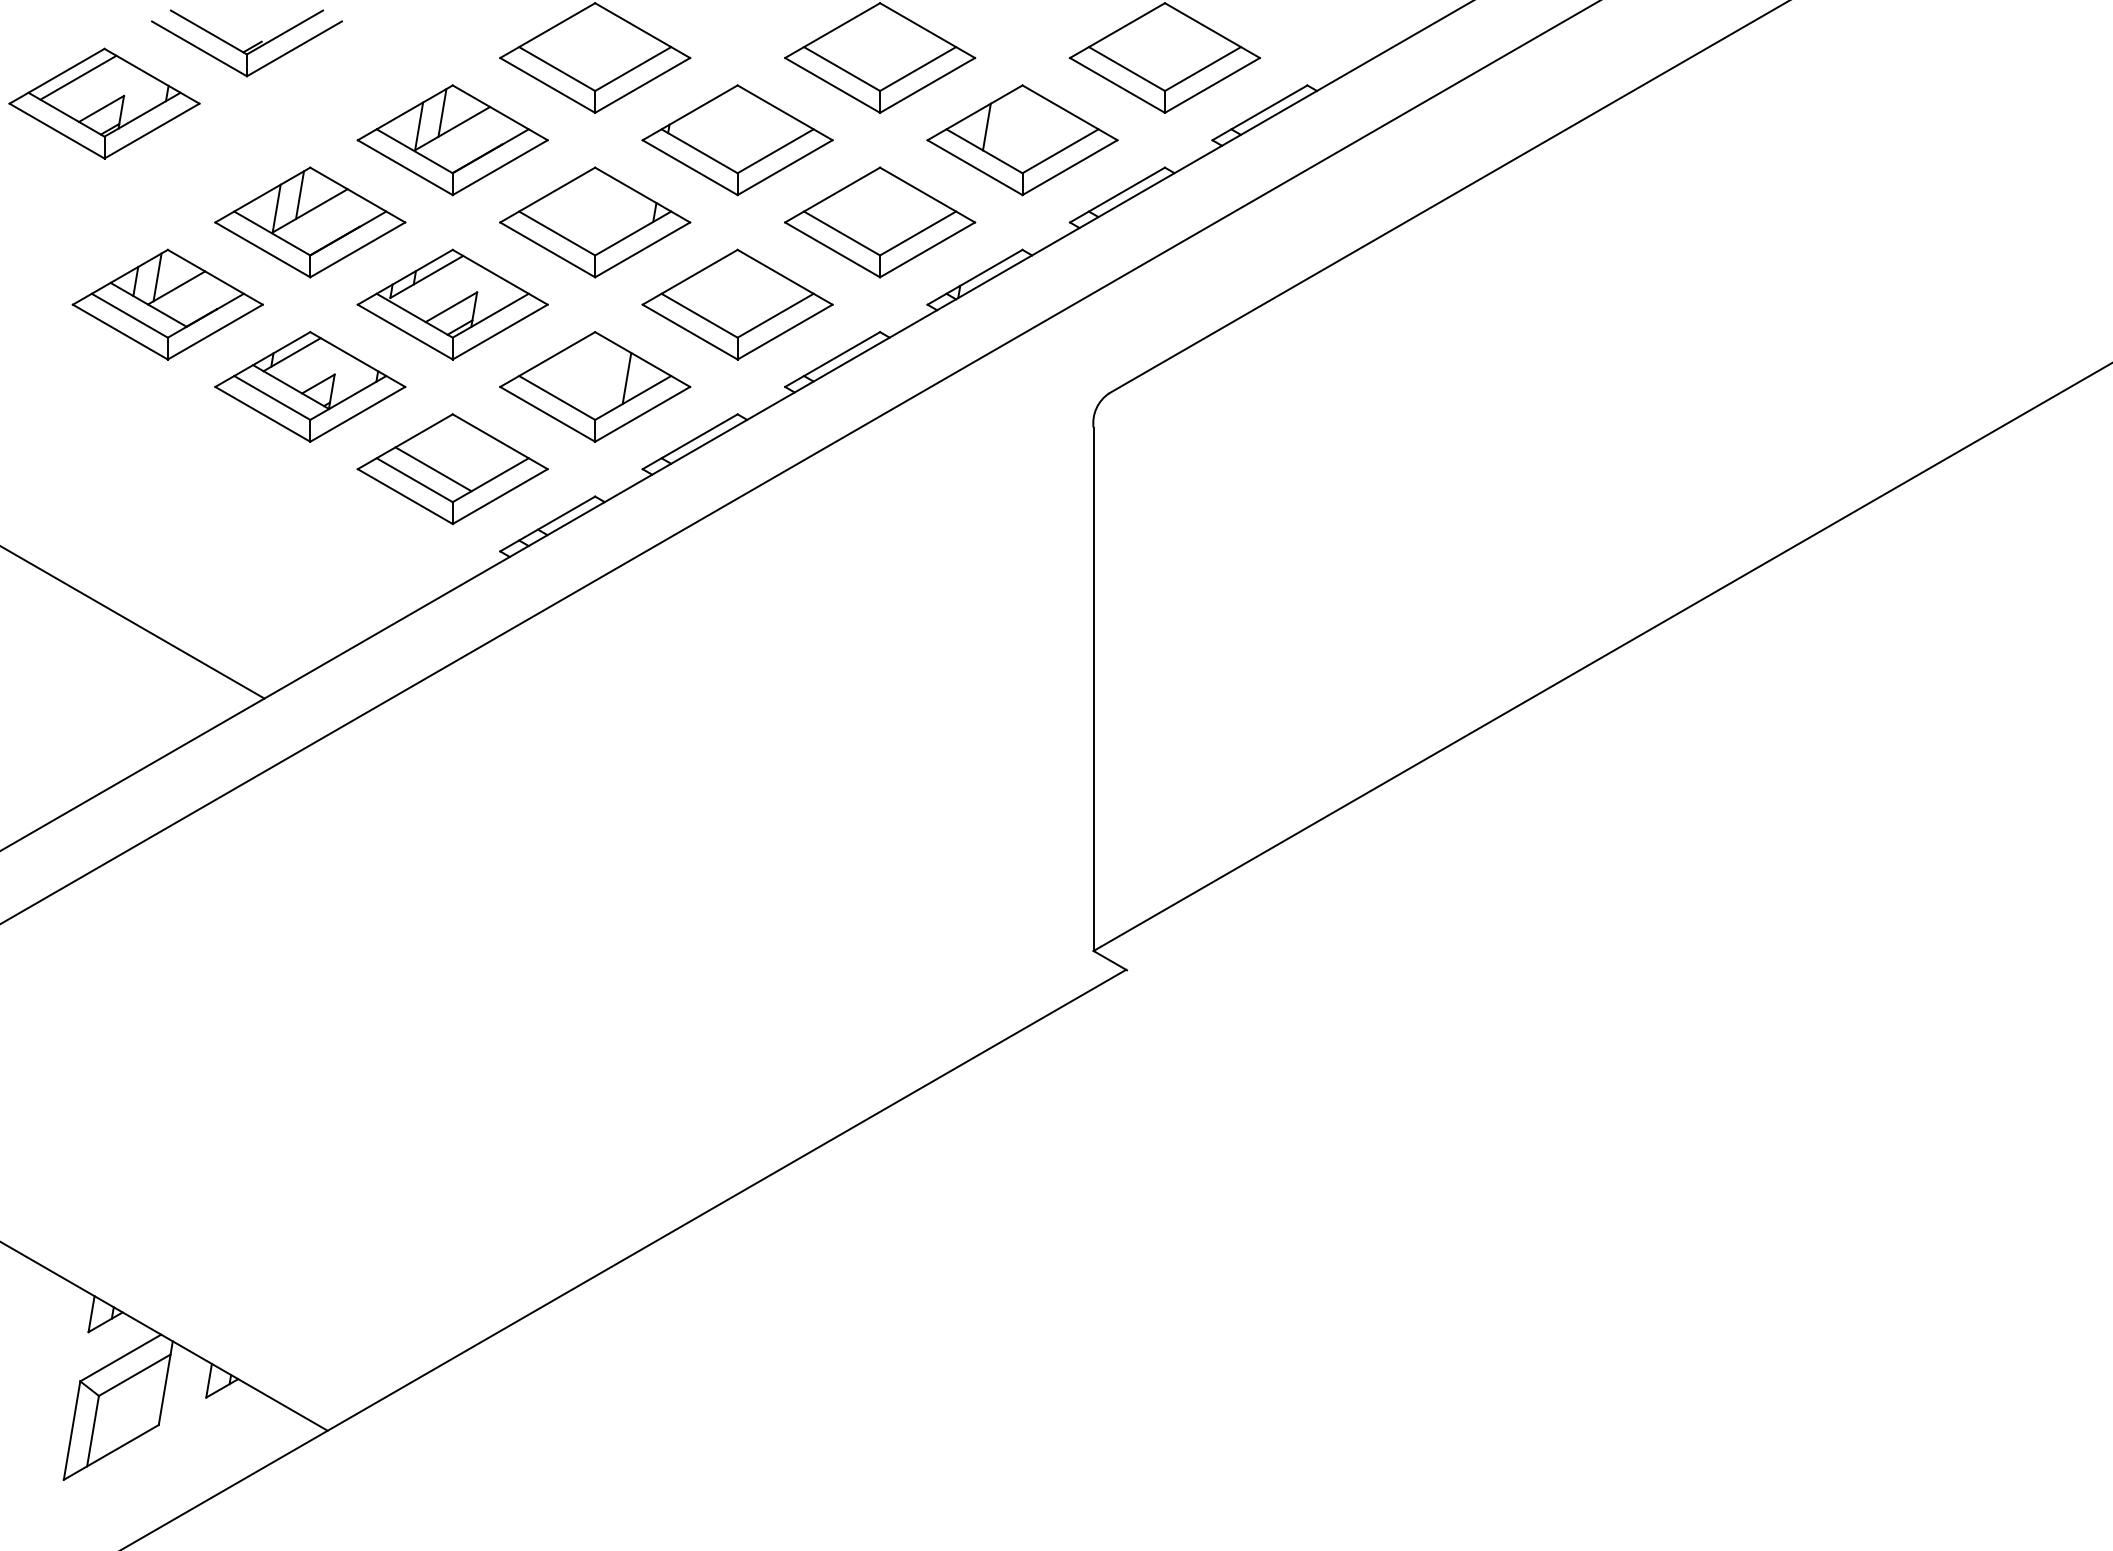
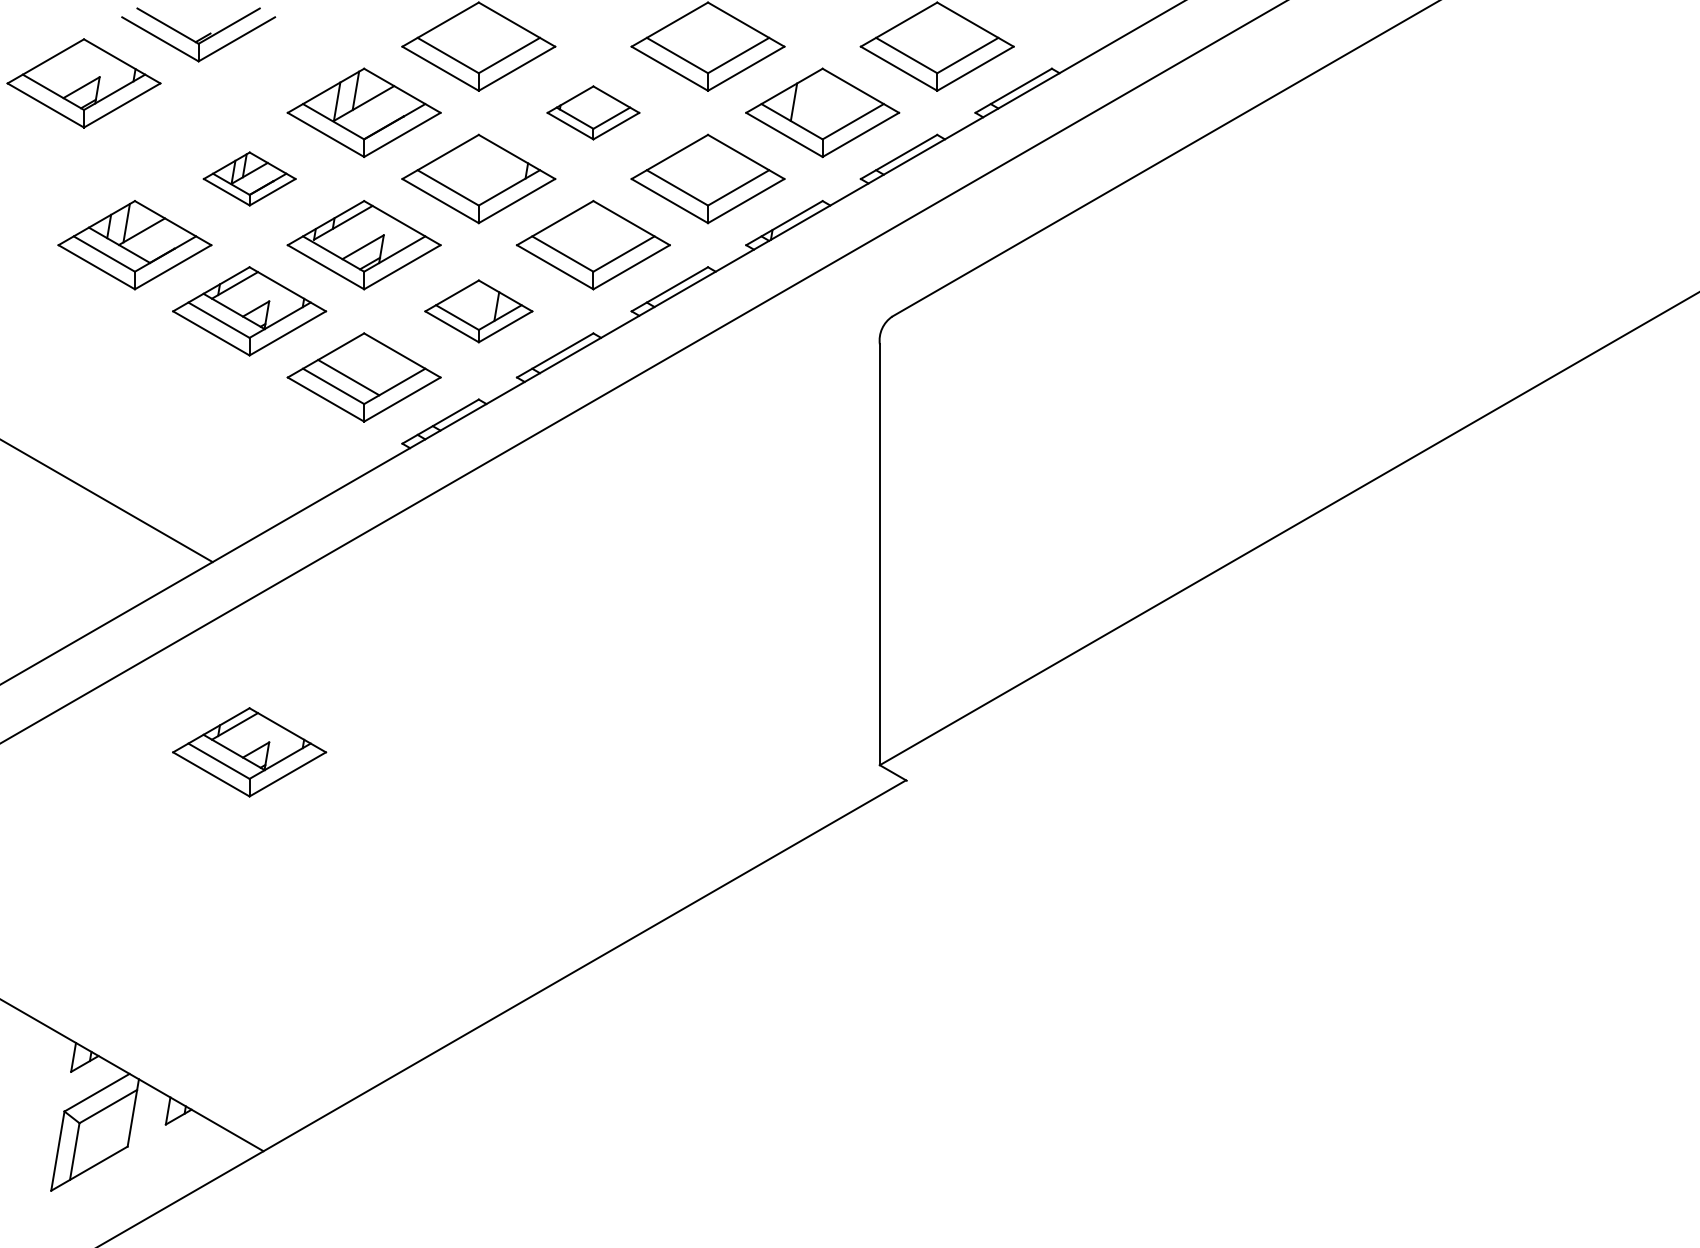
line: (77, 77) -> (62, 62), removed
part: (737, 139) -> (593, 112), size x0.6
part: (310, 221) -> (249, 178), size x0.6
part: (594, 387) -> (478, 311), size x0.7
part: (310, 935) -> (249, 752), added

